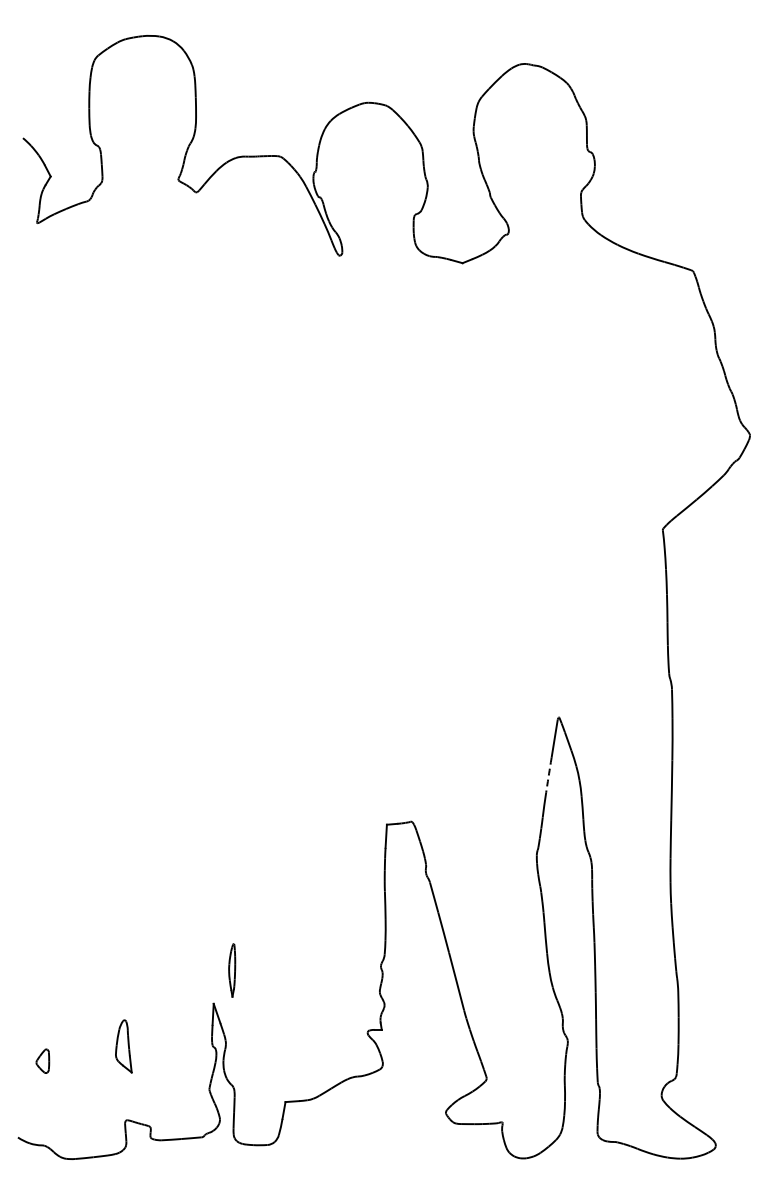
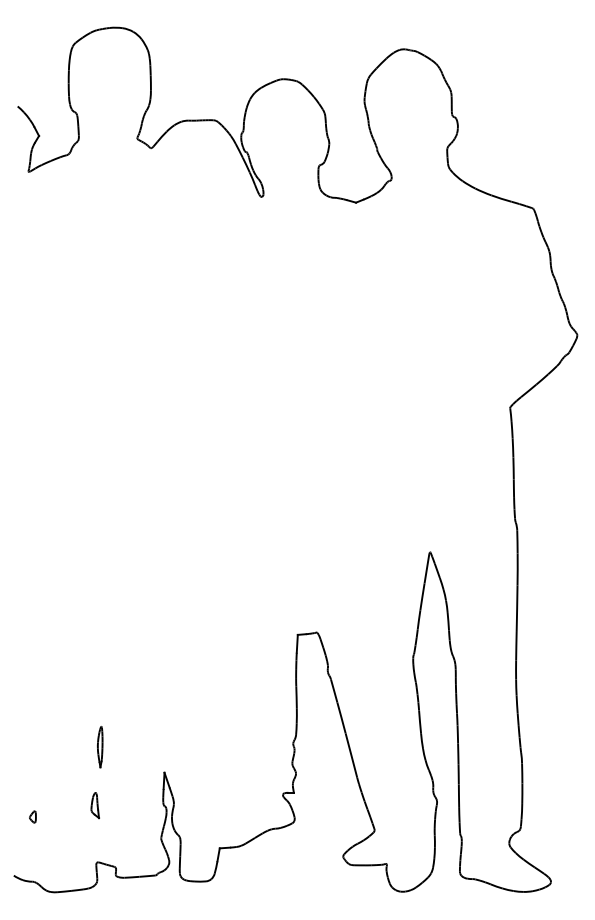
arc: (548, 775) -> (422, 597), dashed -> solid
part: (232, 970) -> (100, 747), moved
part: (123, 1046) -> (95, 805), size x0.62
part: (42, 1061) -> (32, 817), size x0.62

